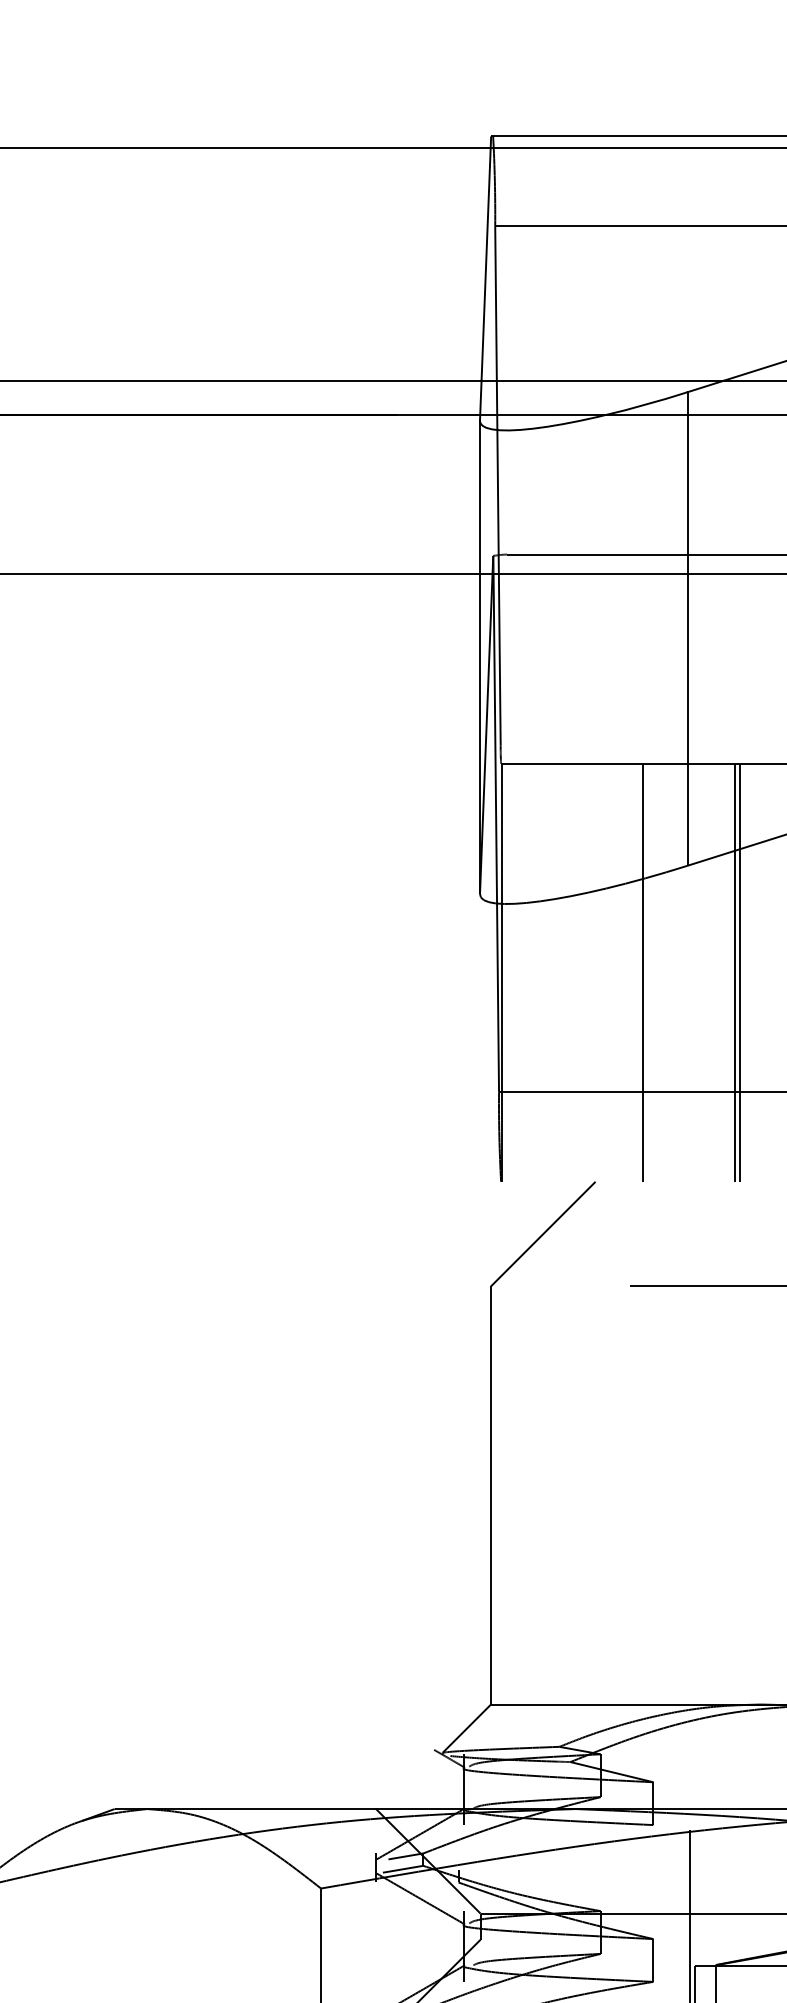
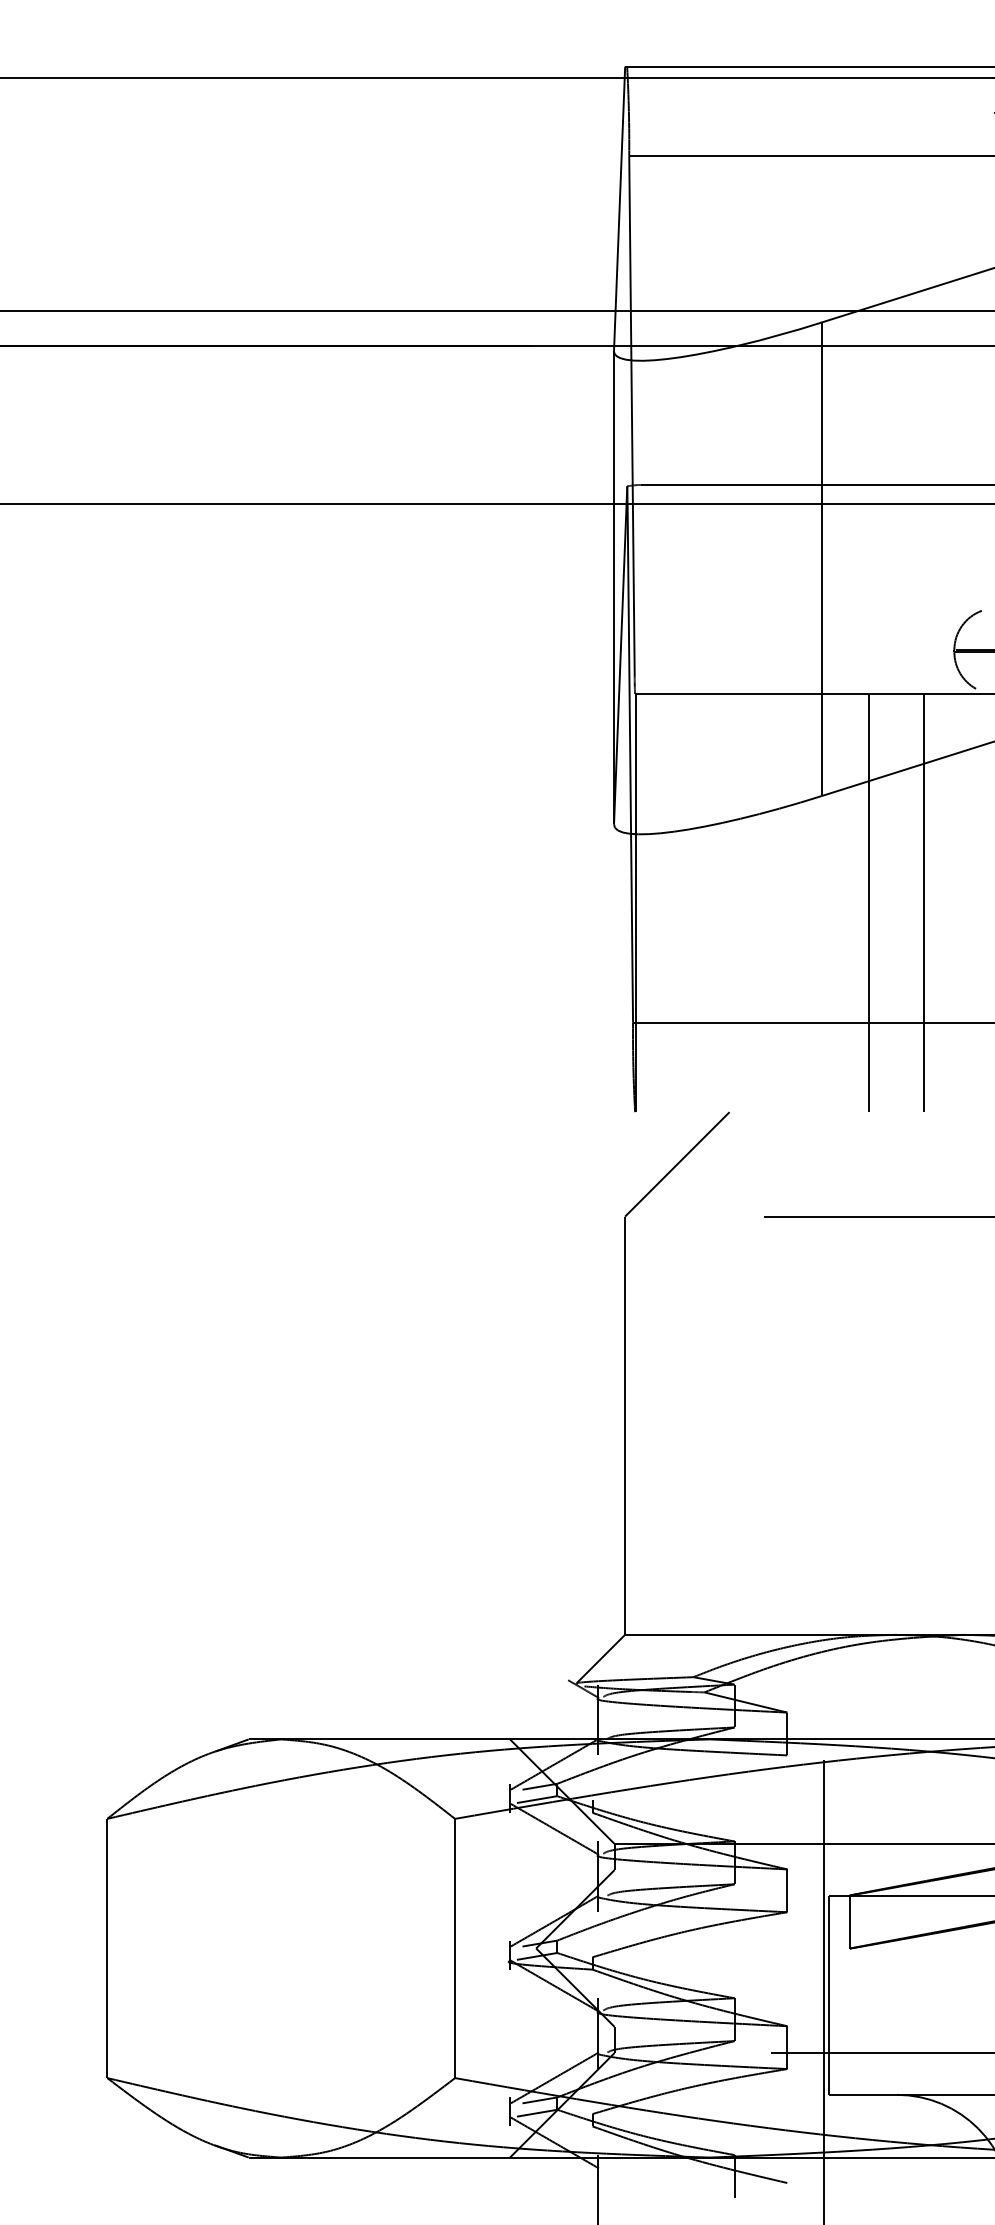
line: (642, 972) -> (776, 902), removed
line: (739, 972) -> (873, 902), removed

